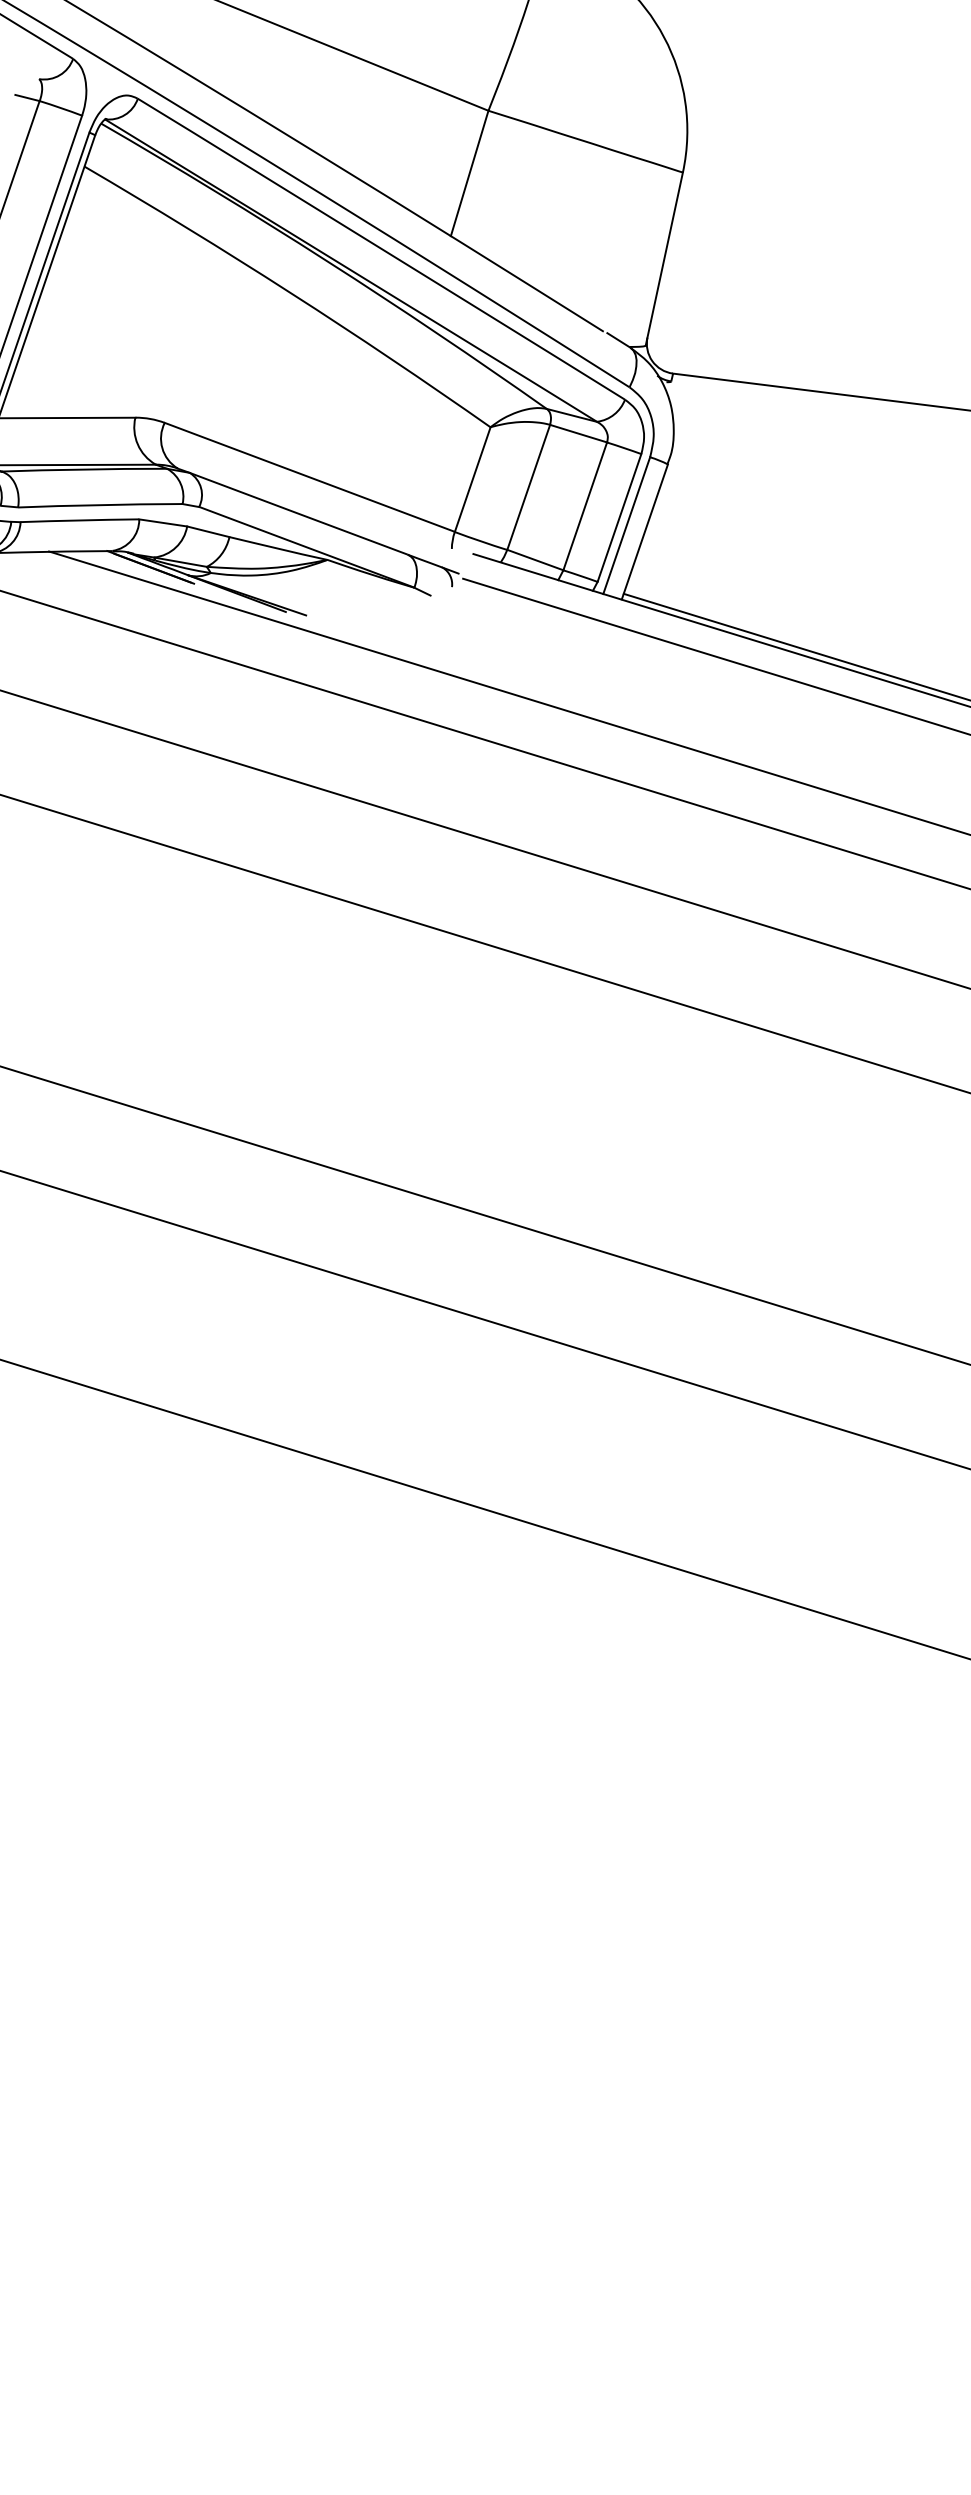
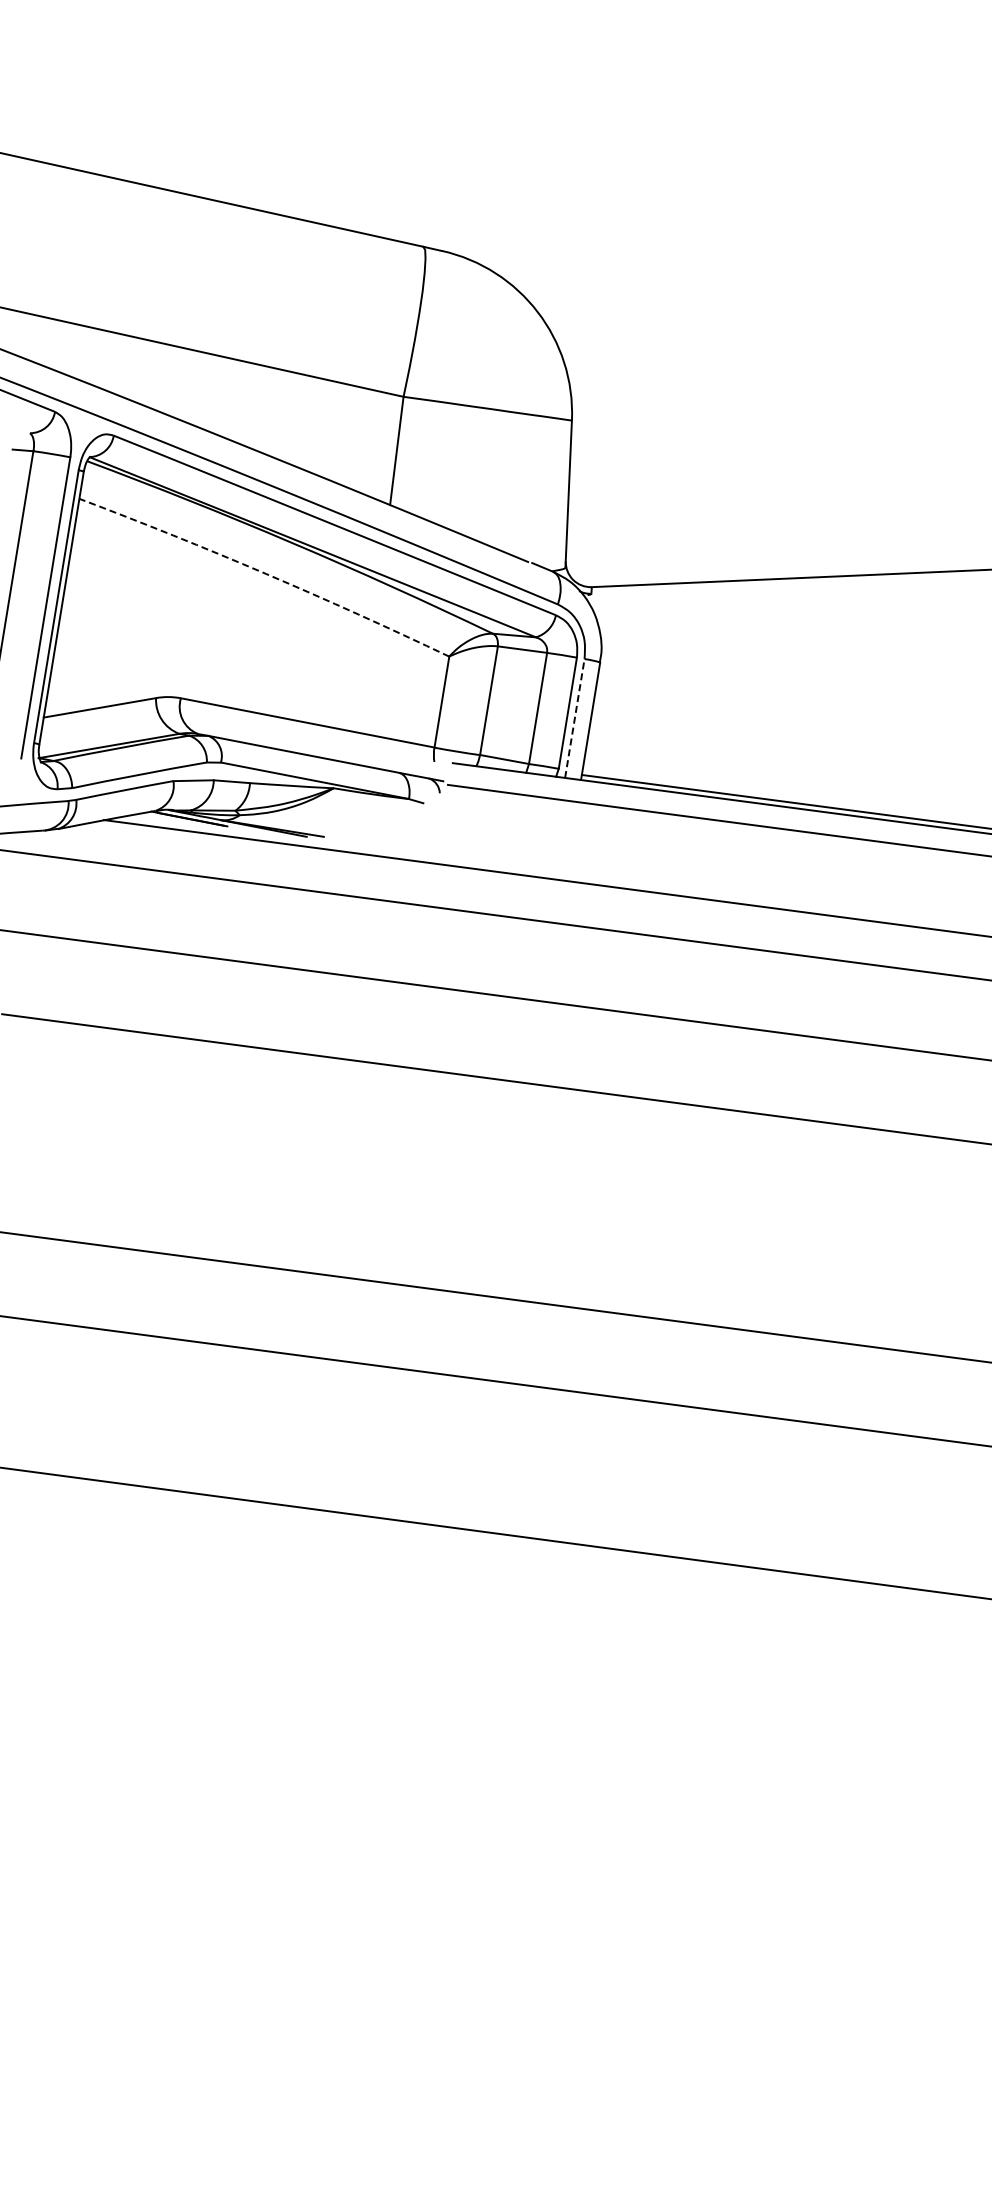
arc: (290, 292) -> (266, 573), solid -> dashed
line: (626, 525) -> (574, 718), solid -> dashed

